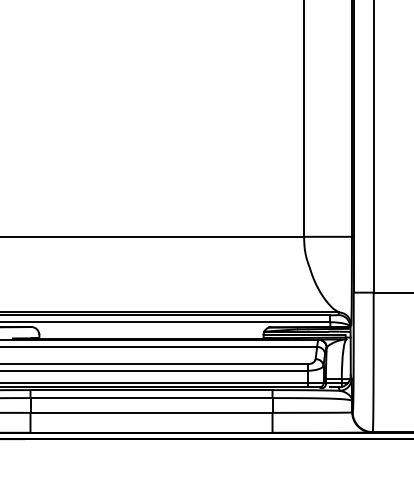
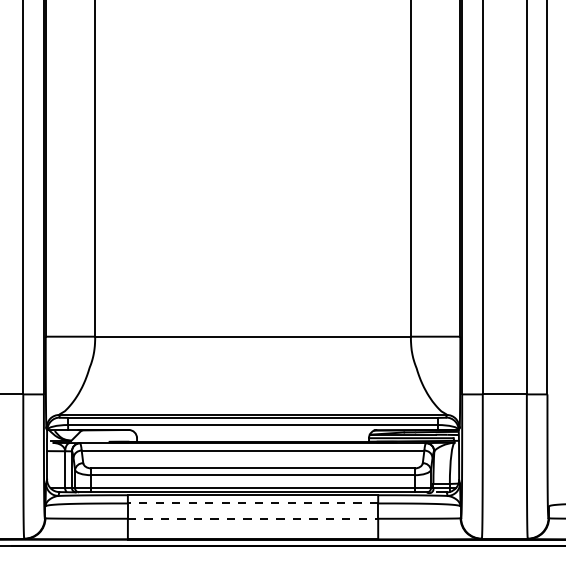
line: (150, 398) -> (252, 503), solid -> dashed
line: (151, 412) -> (253, 518), solid -> dashed

